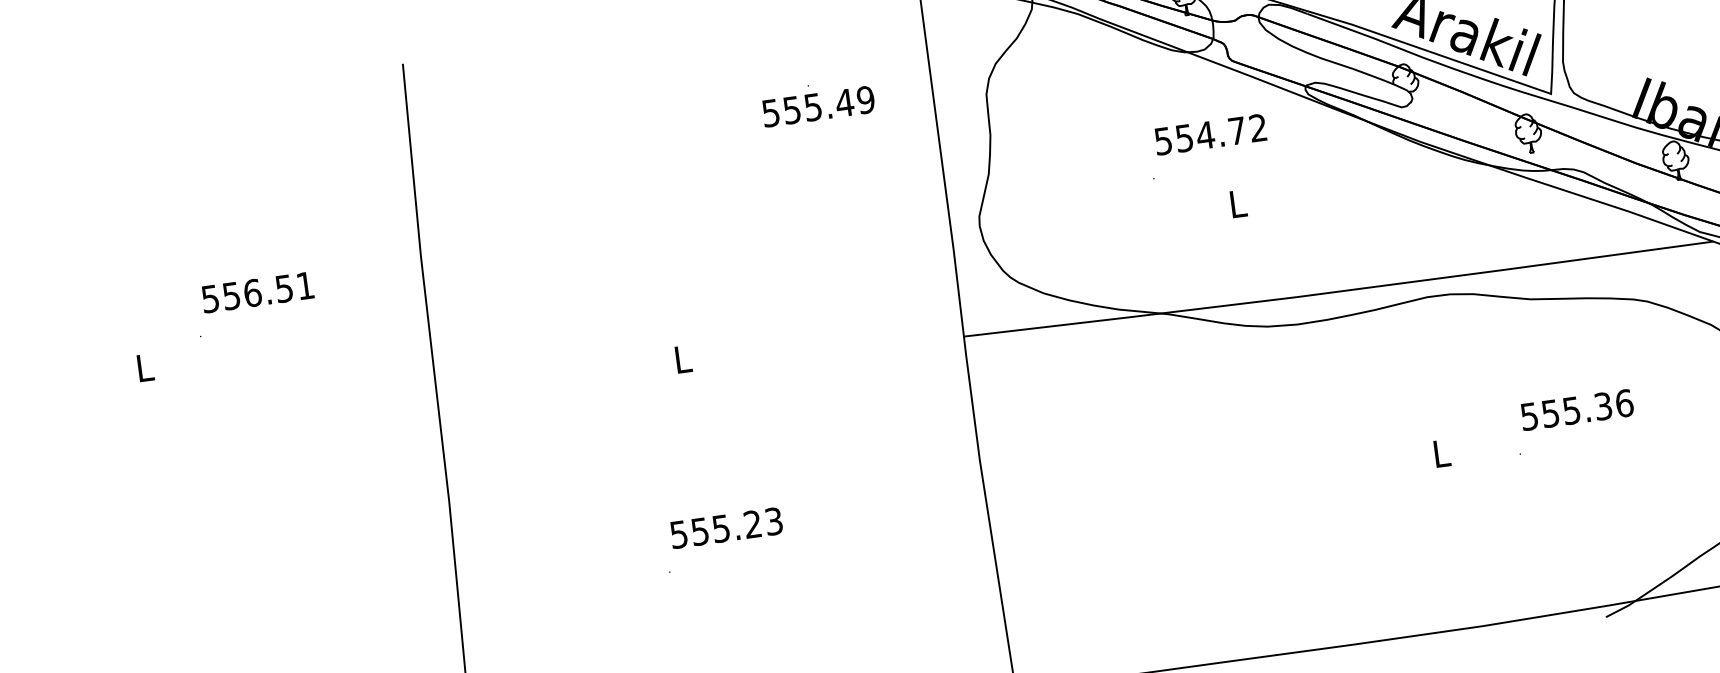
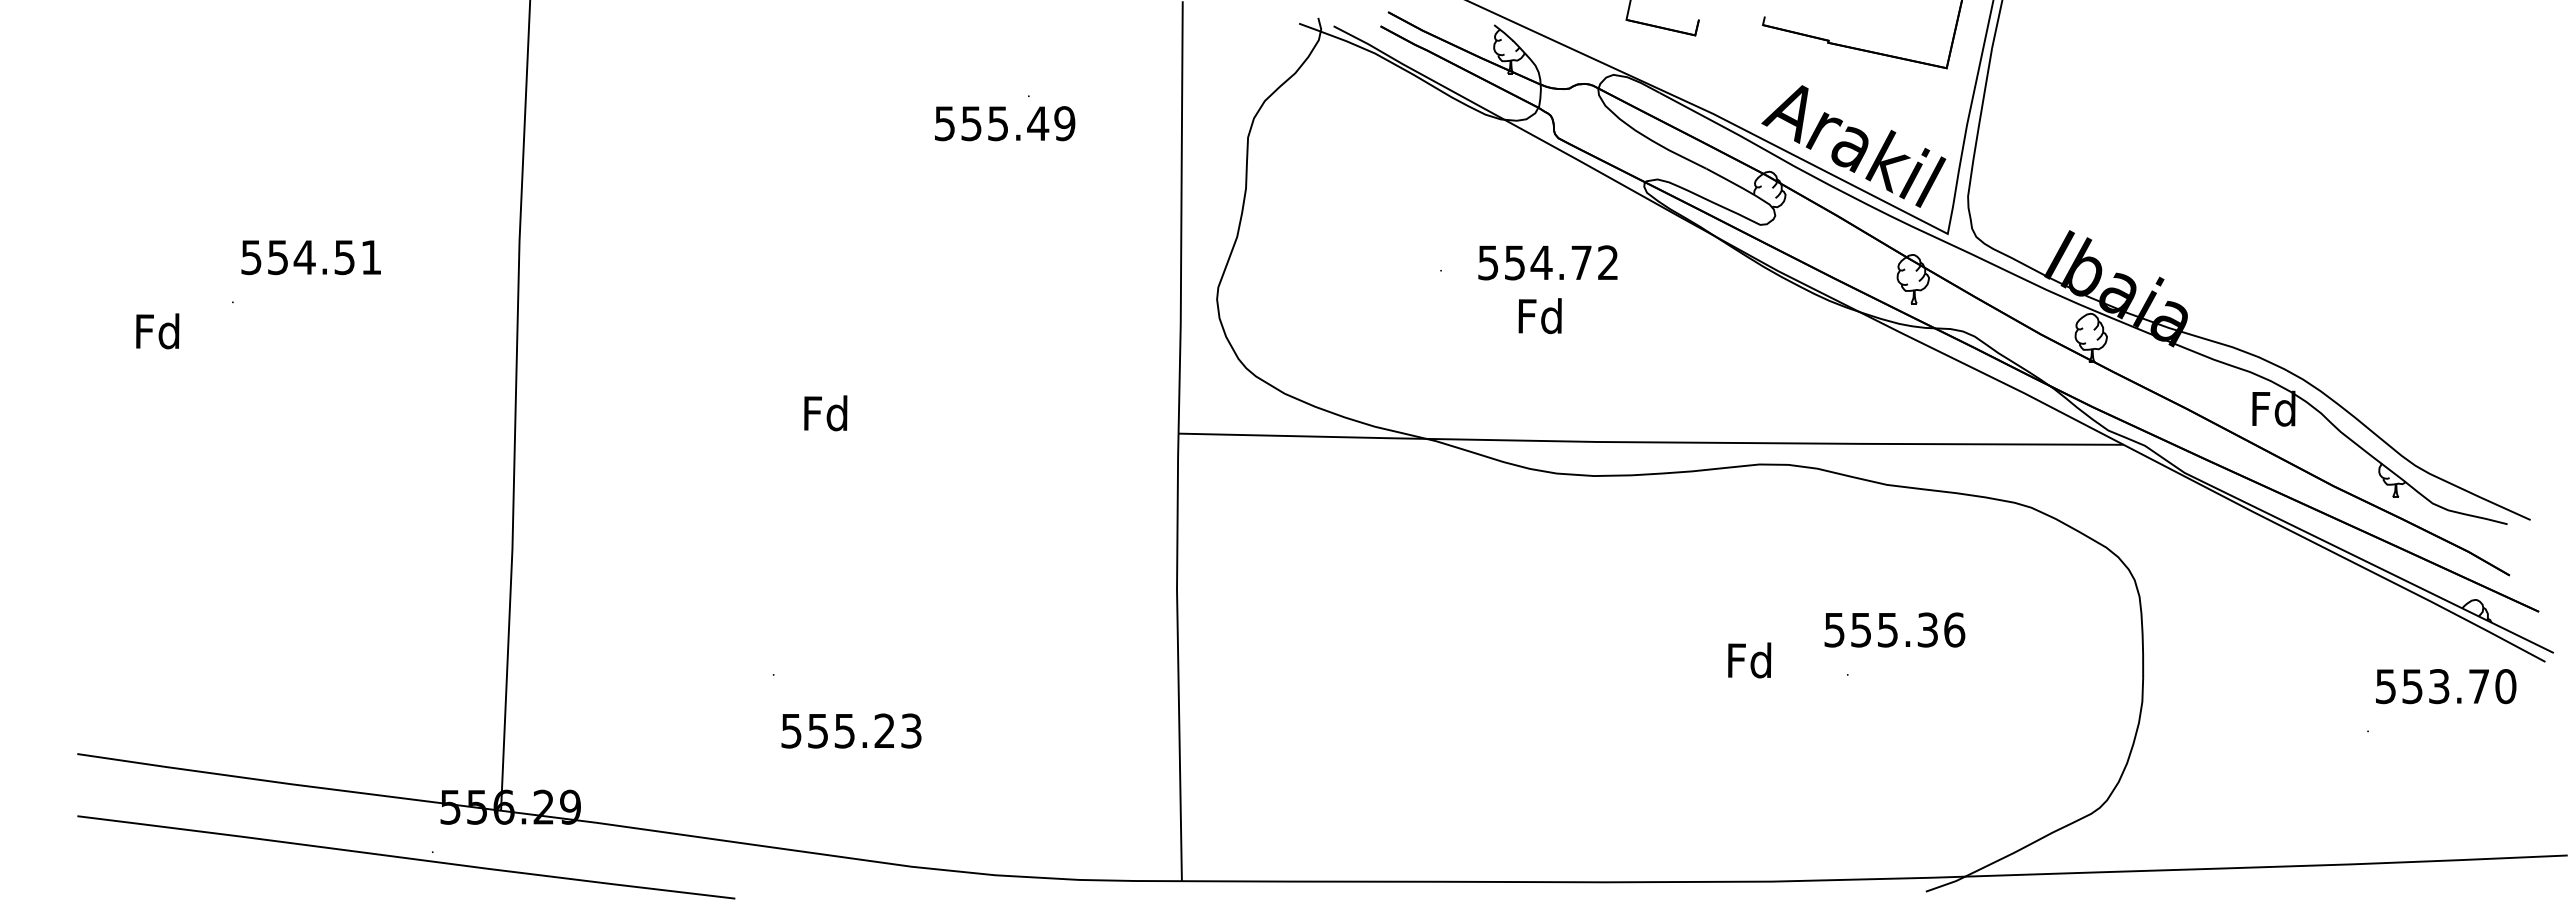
text: (818, 106) -> (1005, 123), moved
text: (1210, 134) -> (1547, 262), moved
text: (1236, 204) -> (1539, 316), L -> Fd
text: (252, 293) -> (304, 257), 556.51 -> 554.51
text: (682, 359) -> (825, 413), L -> Fd
text: (144, 367) -> (157, 331), L -> Fd
text: (1576, 409) -> (1894, 629), moved
text: (1440, 453) -> (1749, 660), L -> Fd
text: (726, 527) -> (851, 730), moved

